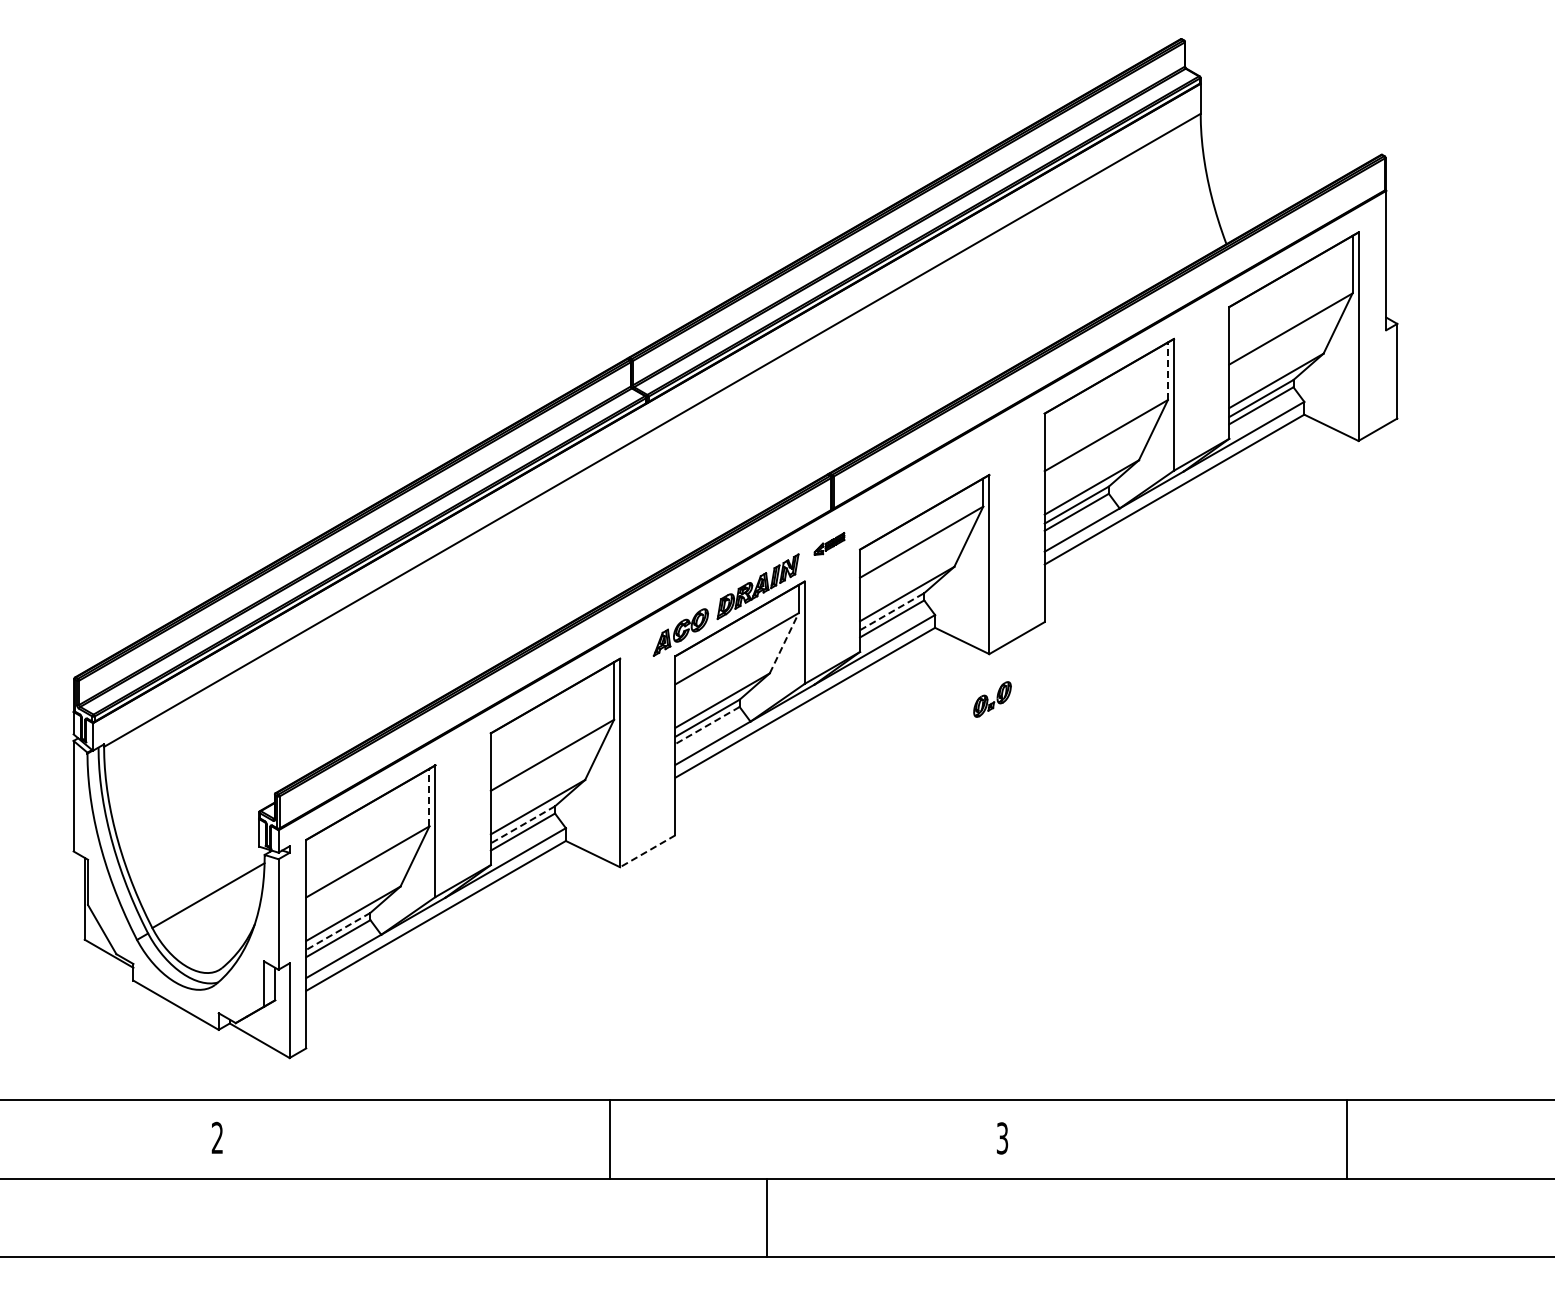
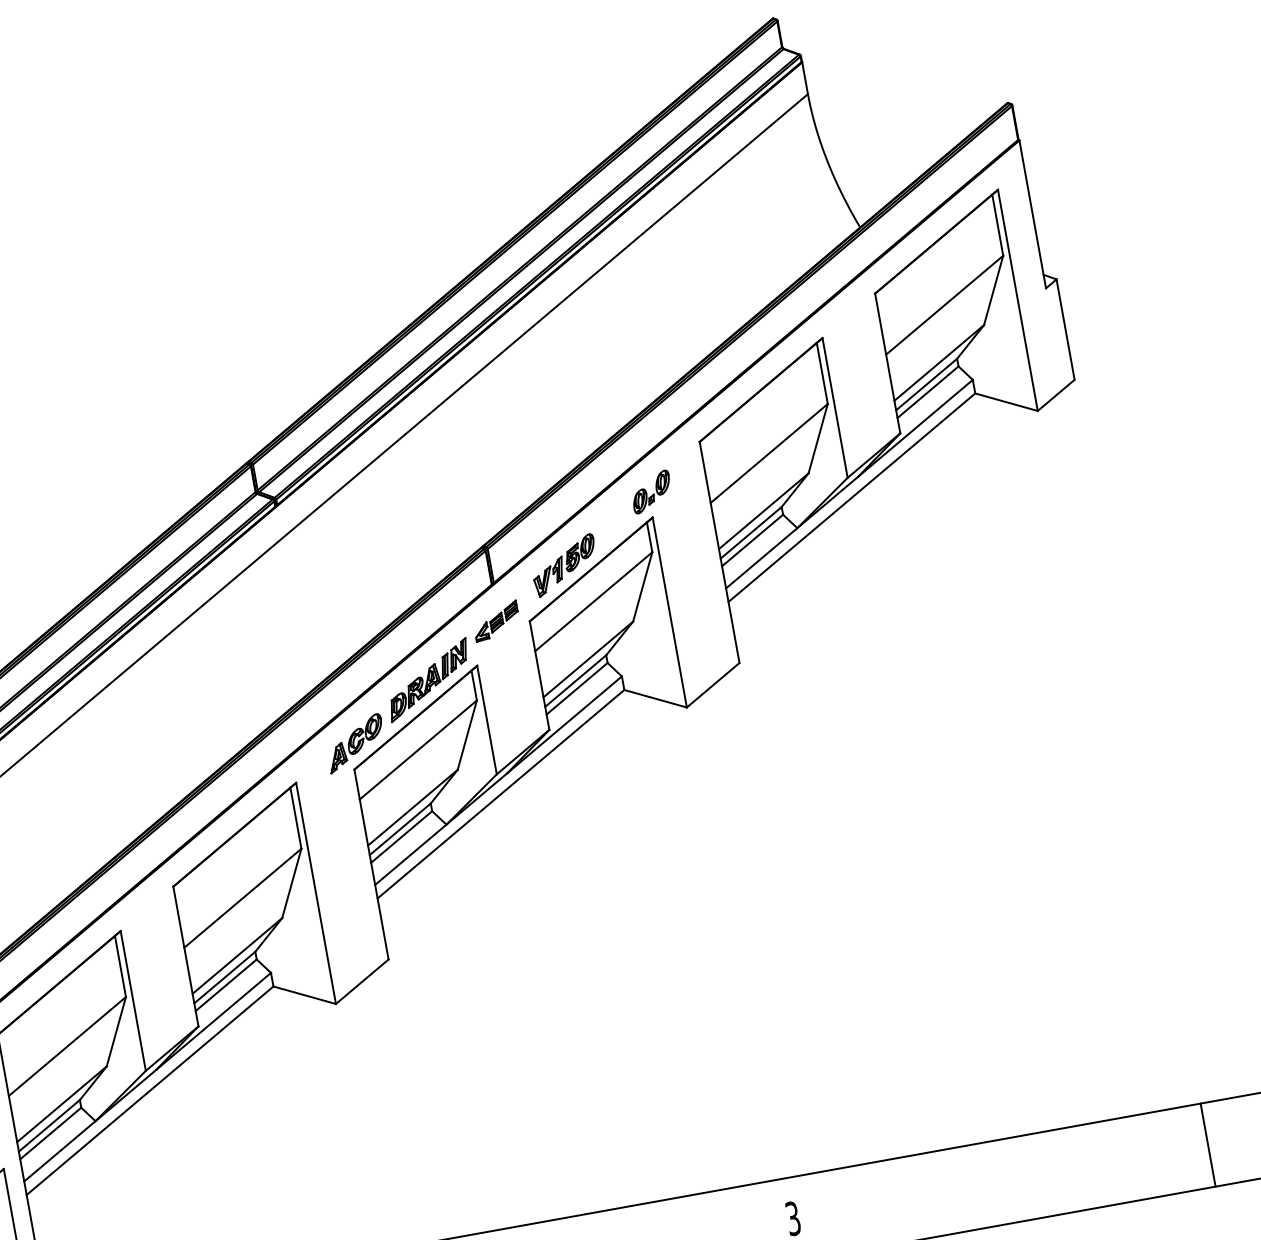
line: (1167, 371) -> (821, 373), dashed -> solid
part: (900, 504) -> (564, 565), added
part: (829, 543) -> (496, 620), size x1.43
line: (892, 611) -> (576, 680), dashed -> solid
line: (784, 642) -> (467, 734), dashed -> solid
part: (992, 699) -> (651, 492), moved
line: (707, 725) -> (401, 836), dashed -> solid
line: (429, 797) -> (120, 966), dashed -> solid
line: (522, 825) -> (224, 978), dashed -> solid
line: (647, 851) -> (362, 982), dashed -> solid
line: (337, 931) -> (48, 1126), dashed -> solid
line: (1347, 1139) -> (1208, 1145), moved

